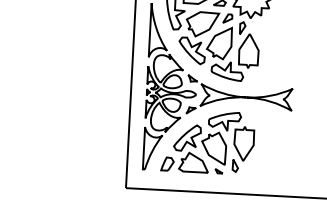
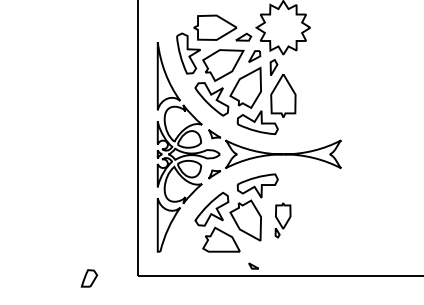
part: (243, 149) -> (282, 220), size x0.6
part: (167, 164) -> (89, 278), moved
part: (218, 170) -> (253, 265), moved

